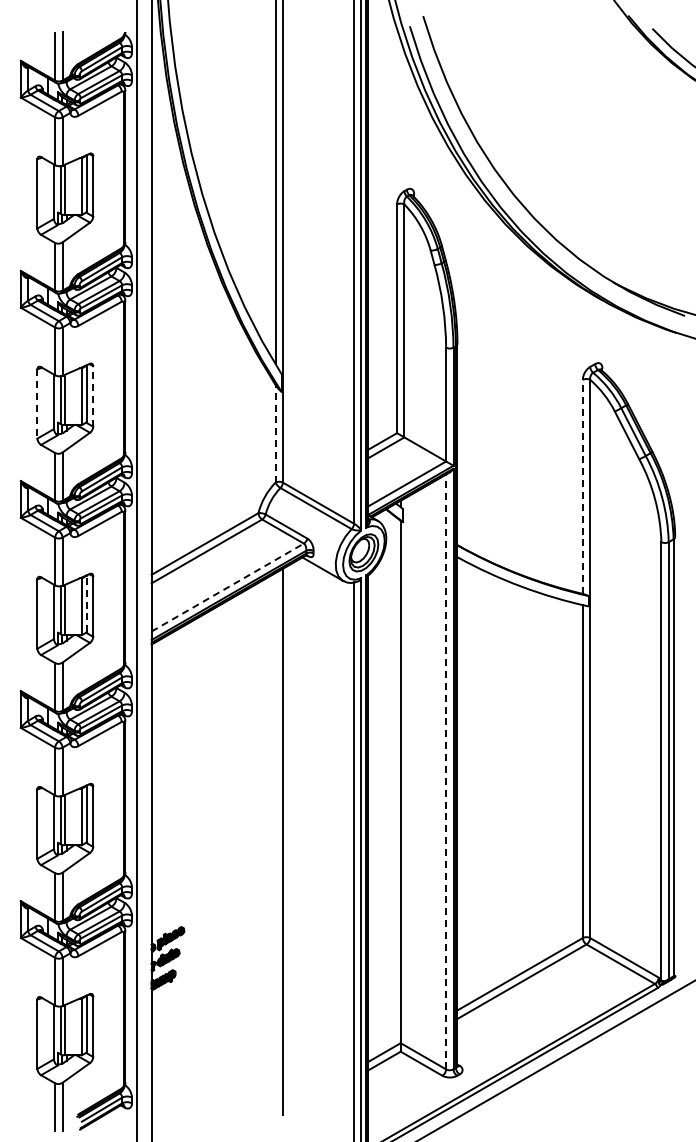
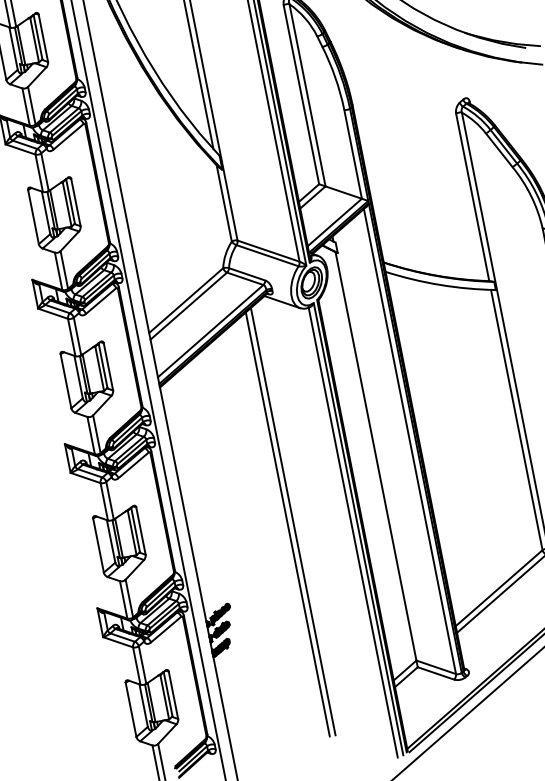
line: (93, 395) -> (75, 201), dashed -> solid
line: (37, 403) -> (33, 216), dashed -> solid
line: (275, 433) -> (224, 203), dashed -> solid
line: (582, 486) -> (472, 197), dashed -> solid
line: (227, 587) -> (210, 331), dashed -> solid
line: (86, 603) -> (102, 365), dashed -> solid
line: (446, 771) -> (410, 441), dashed -> solid
line: (275, 844) -> (287, 524), added

